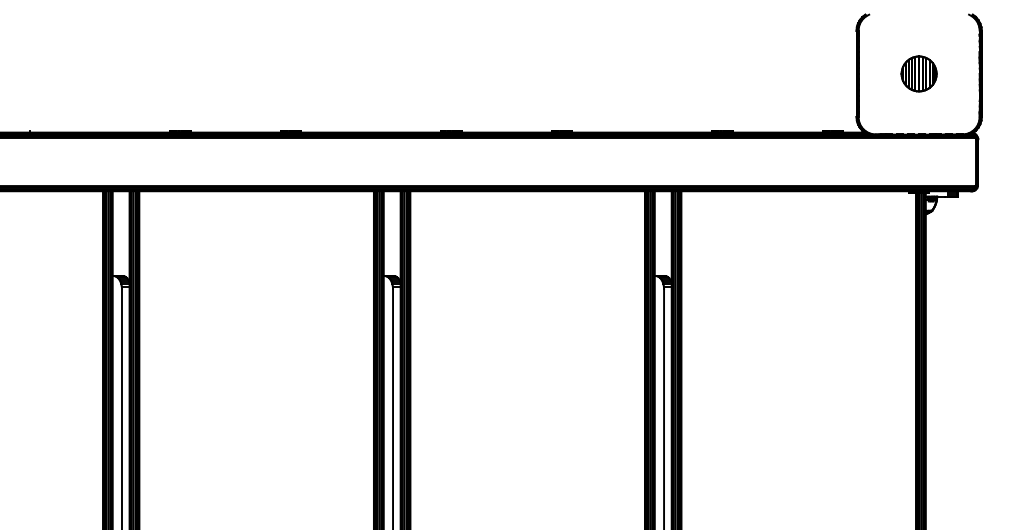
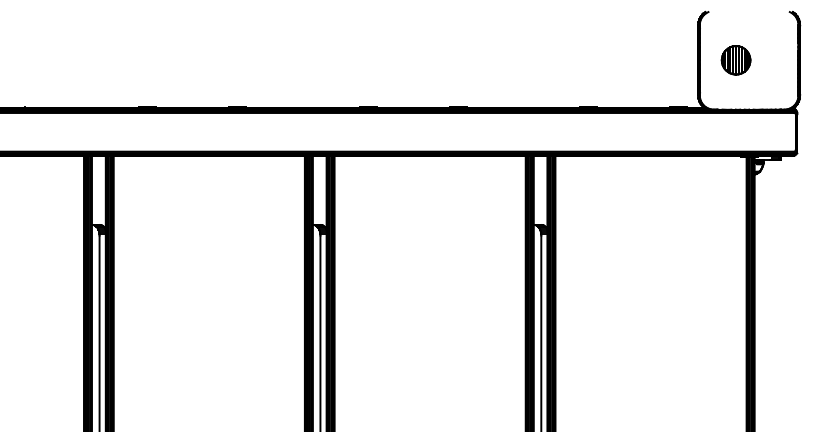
part: (918, 73) -> (735, 59), moved

